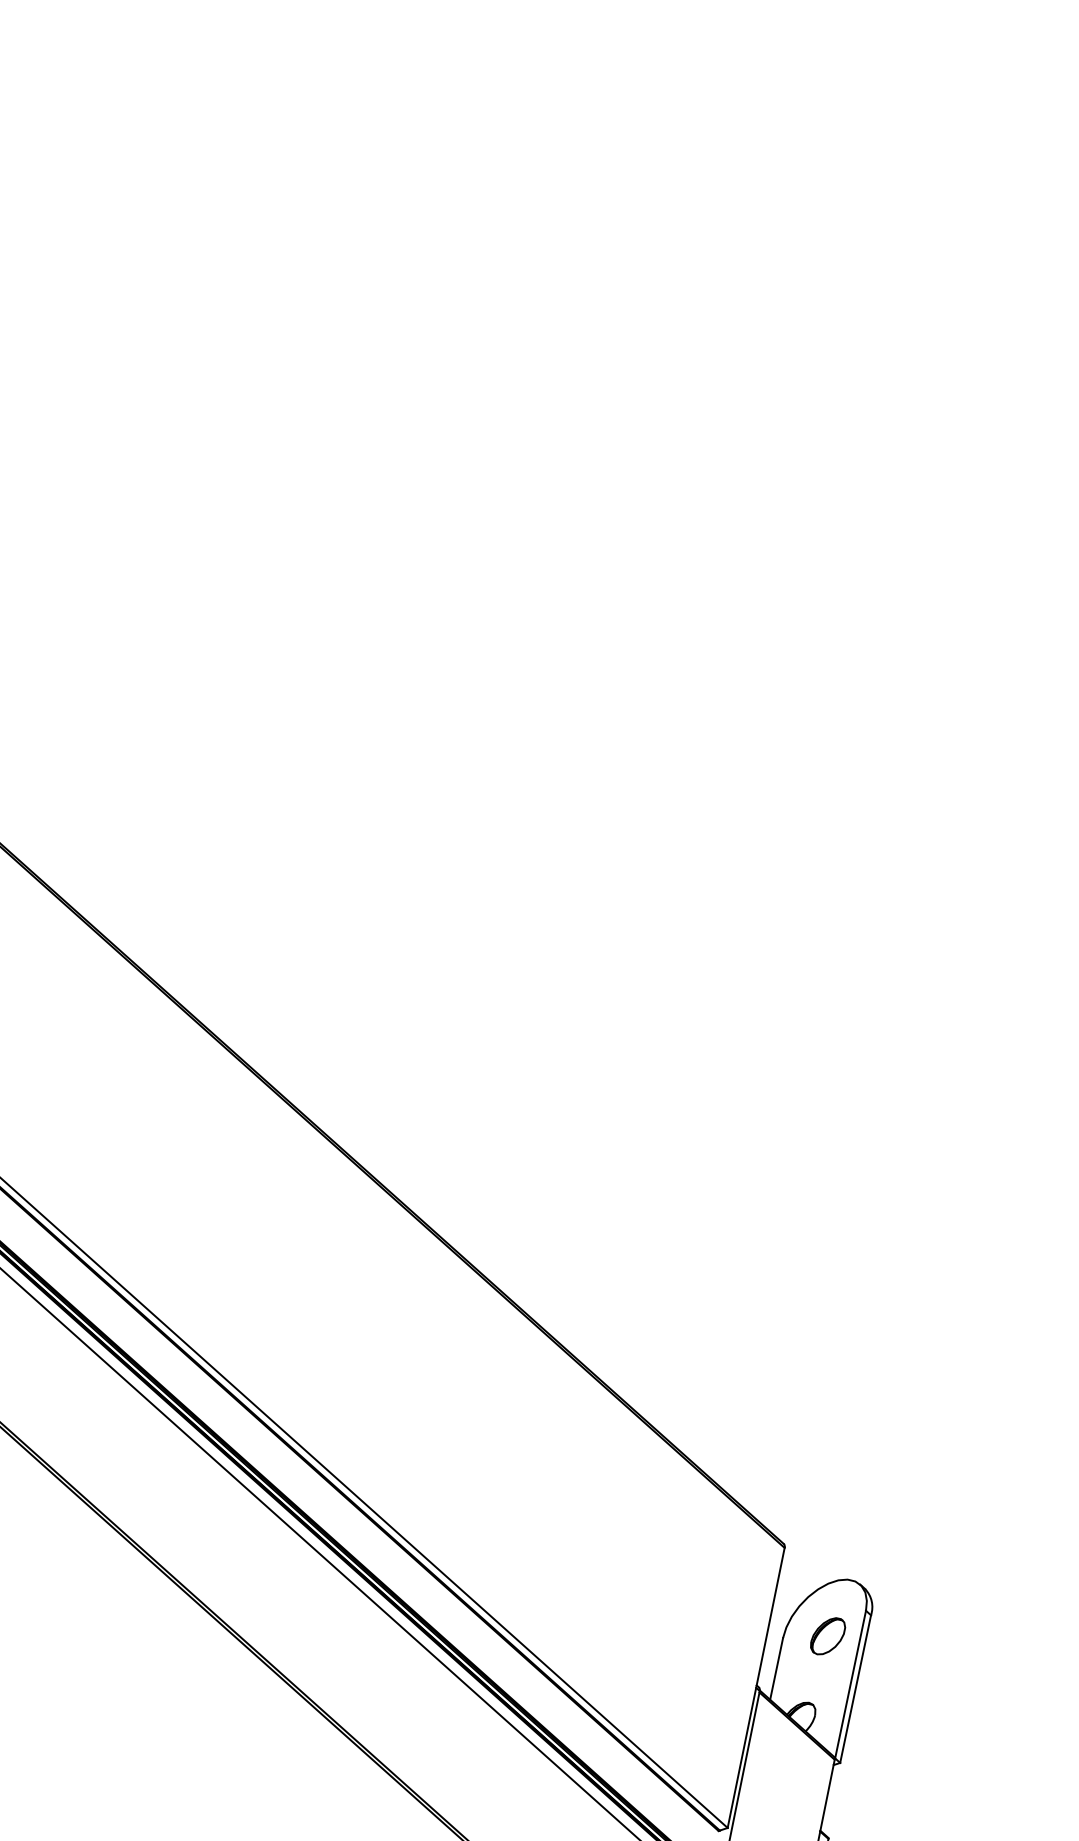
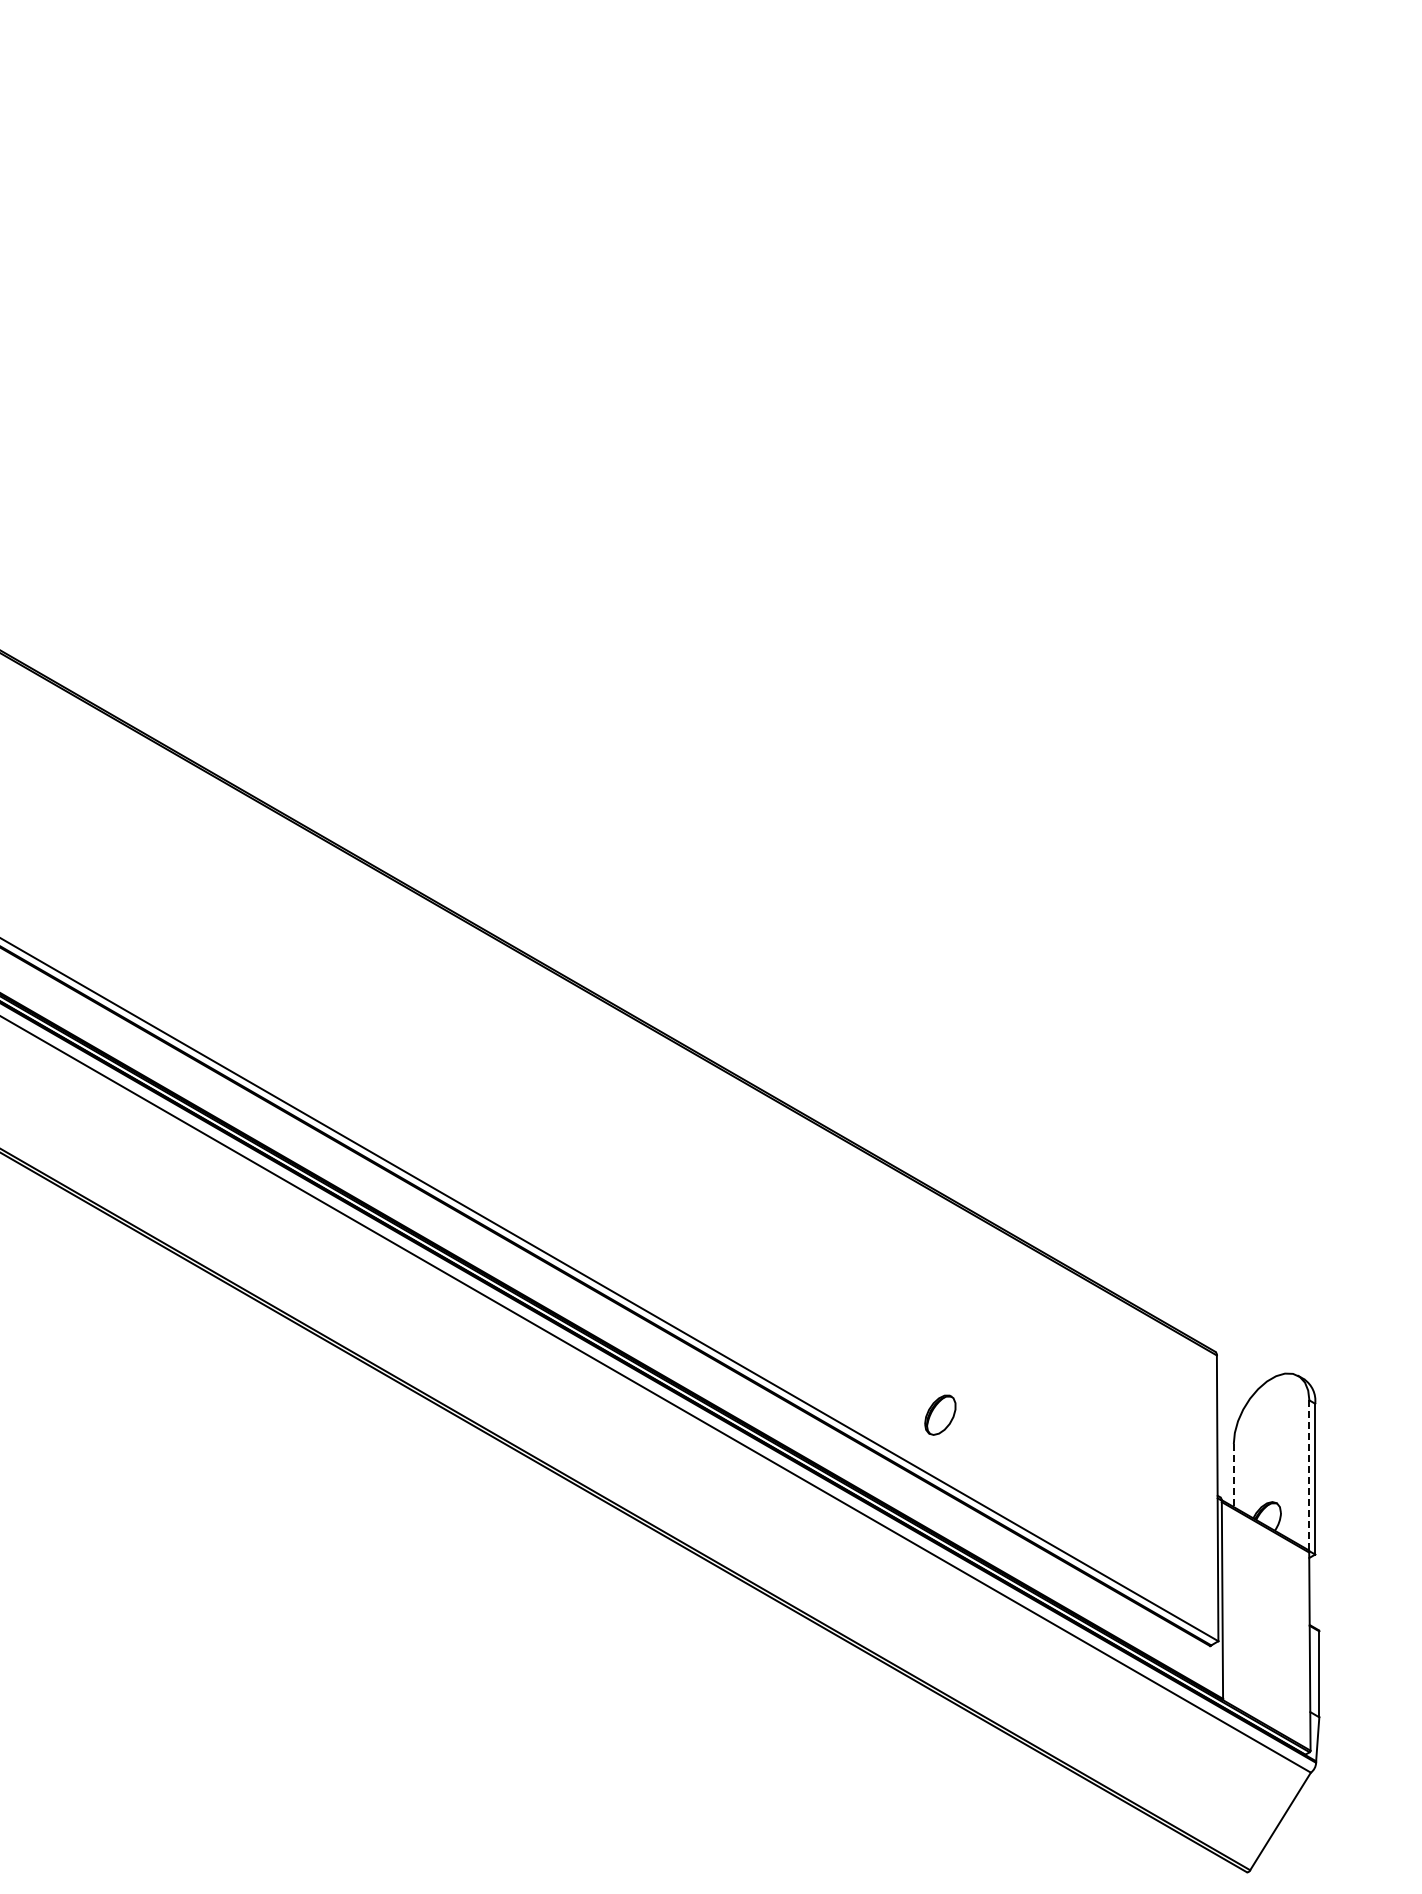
part: (828, 1635) -> (940, 1414), moved
line: (776, 1669) -> (1233, 1476), solid -> dashed
line: (850, 1685) -> (1309, 1476), solid -> dashed

